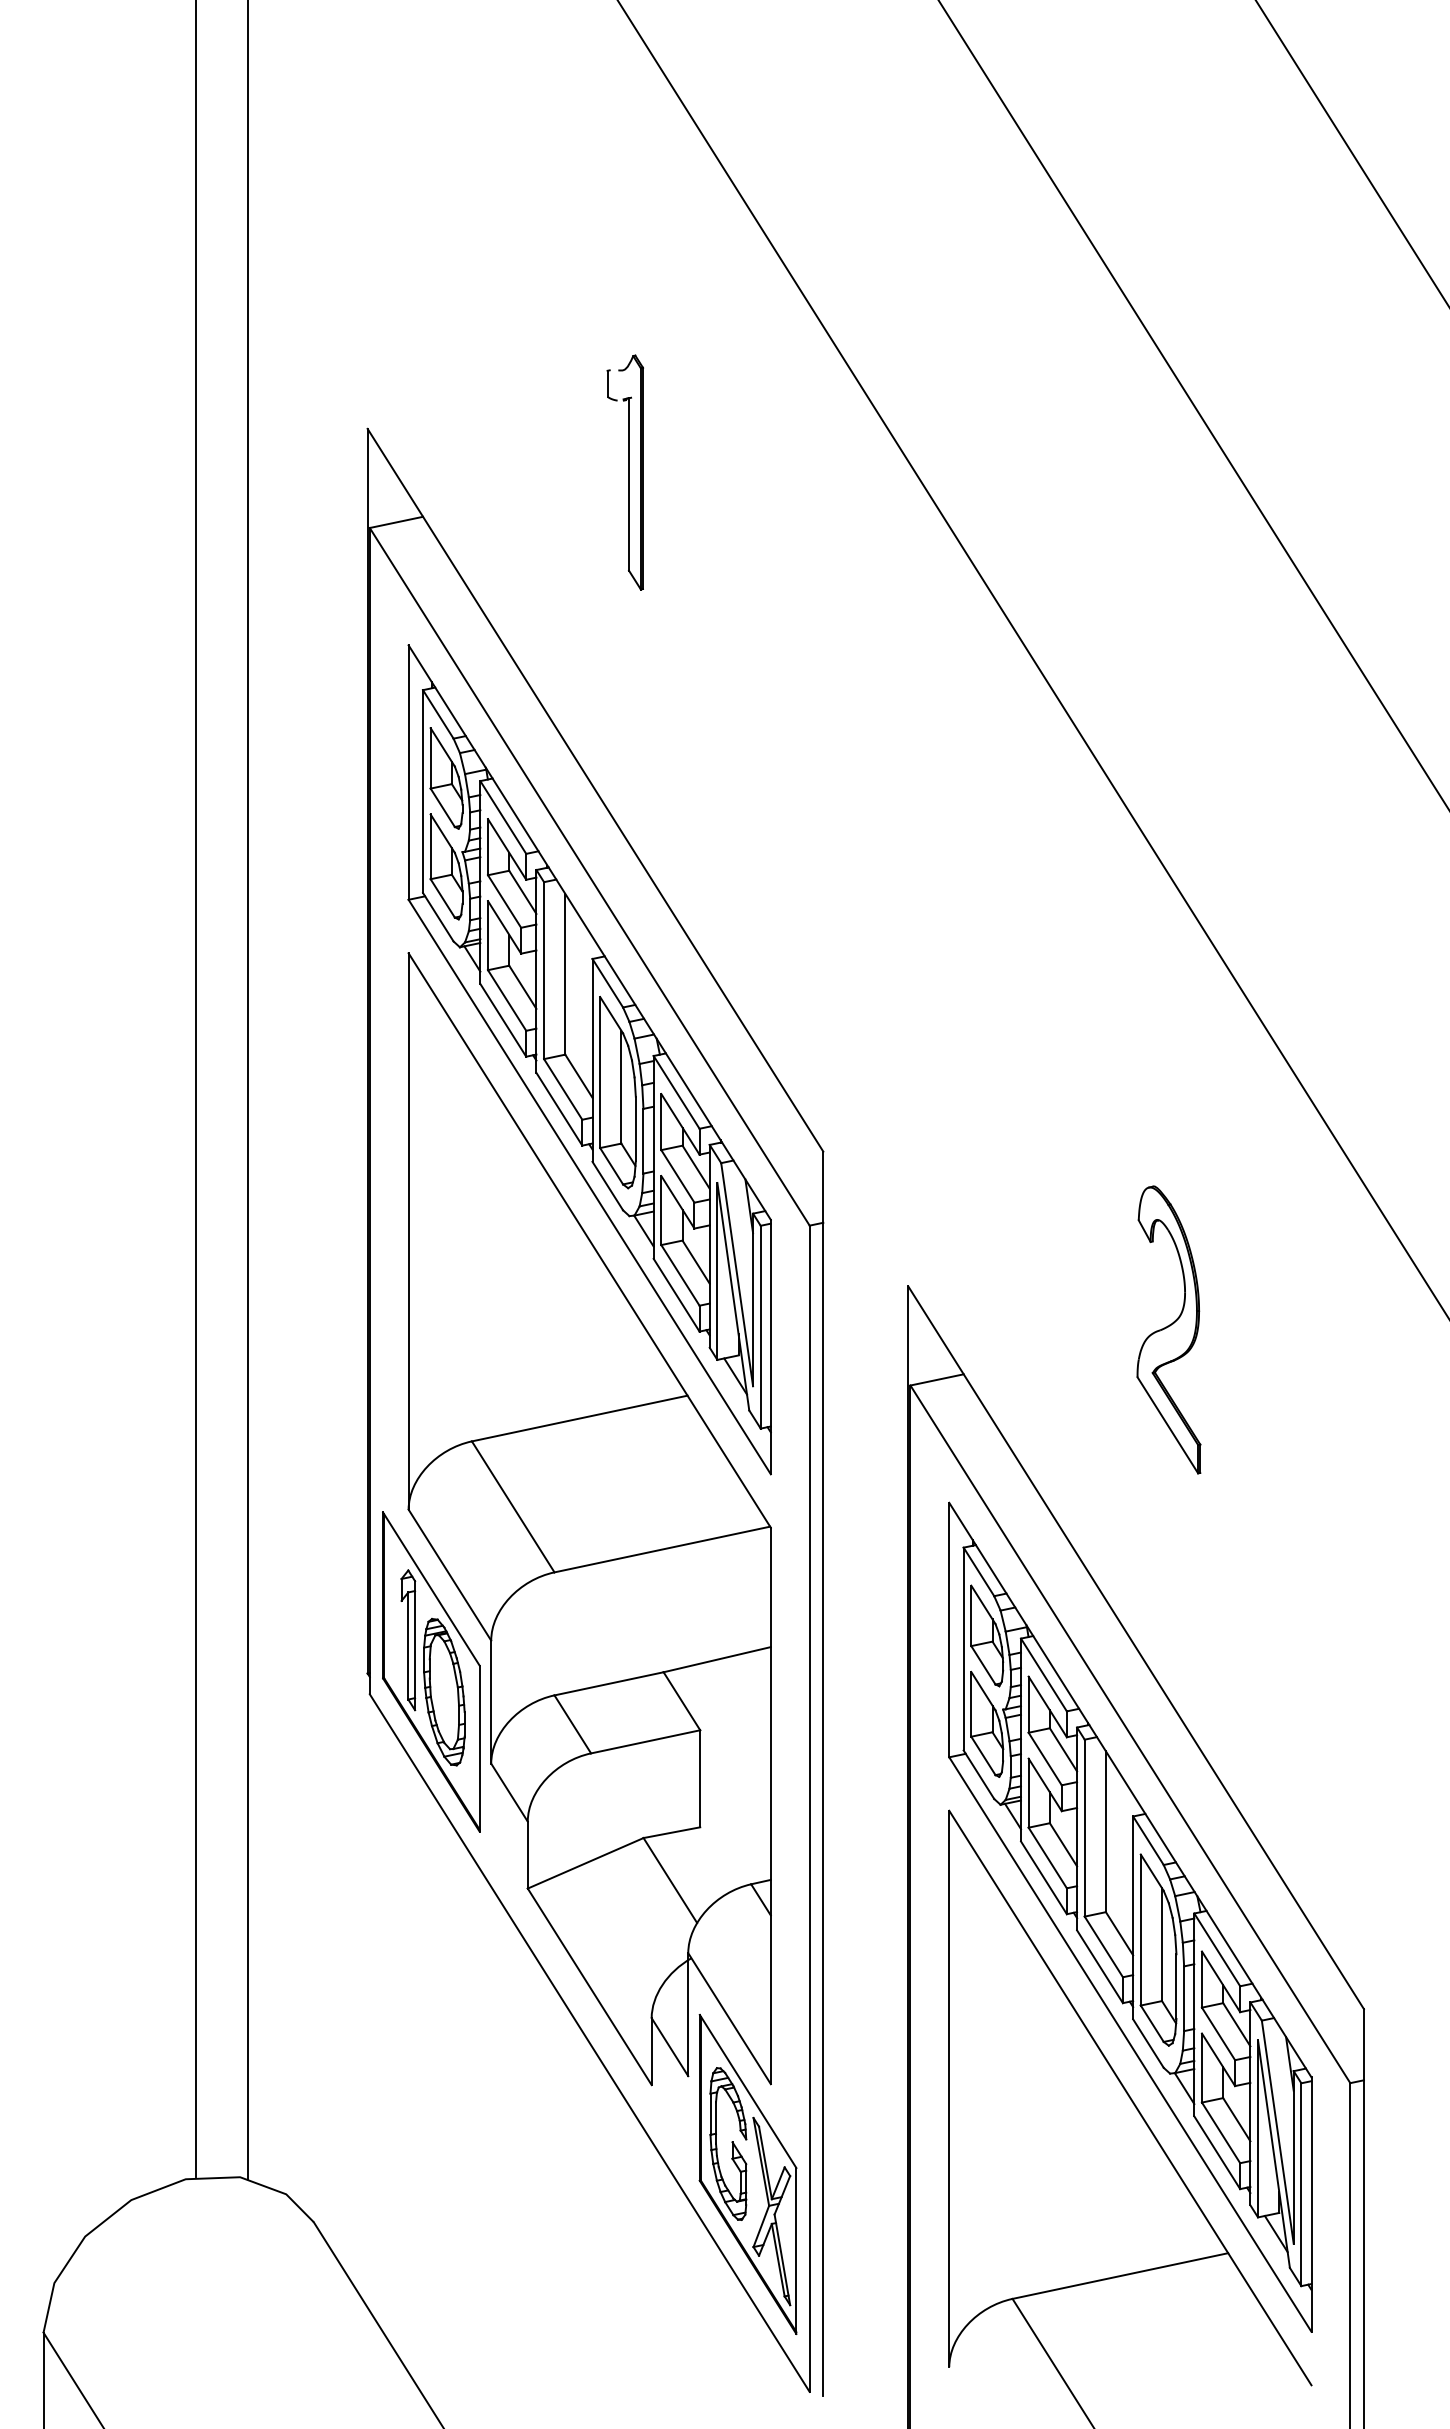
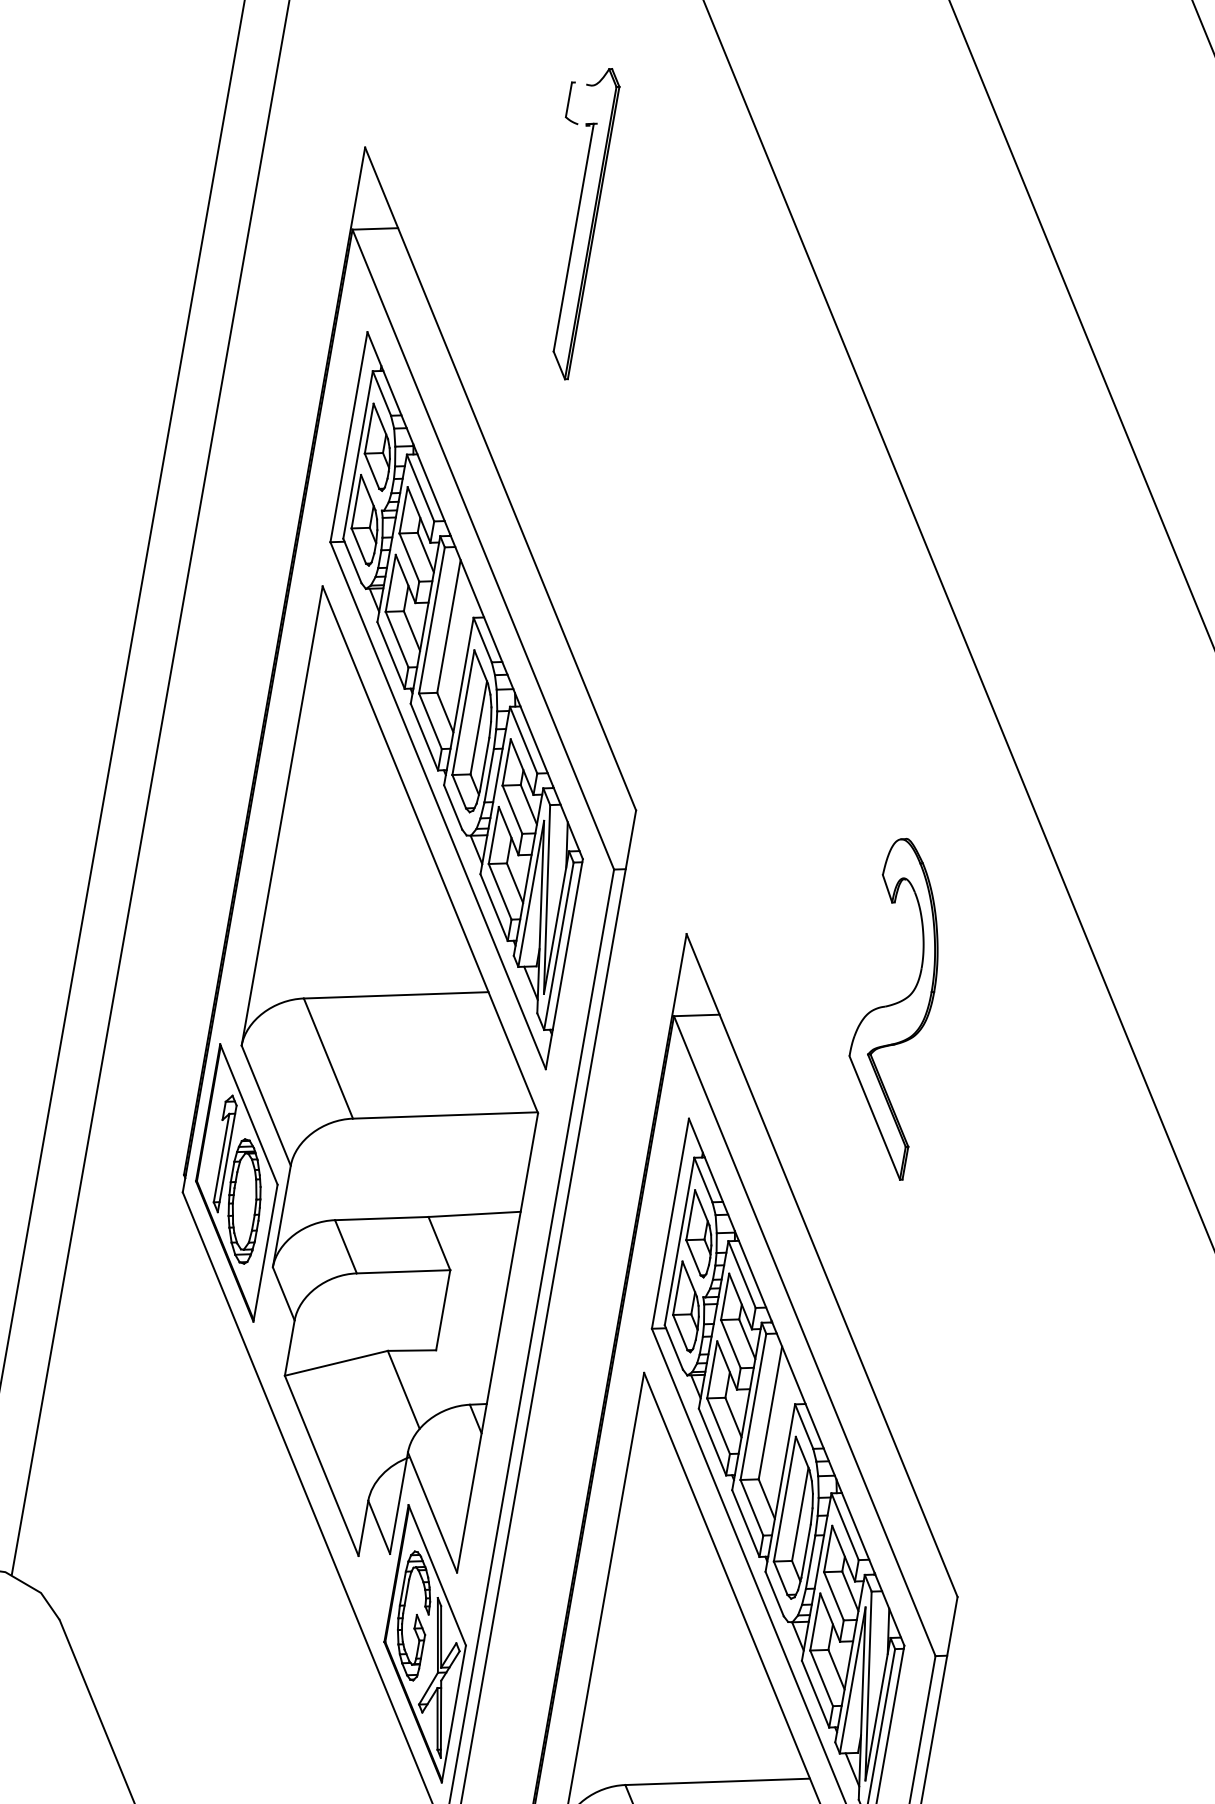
part: (624, 472) -> (570, 220), size x1.6
part: (1168, 1329) -> (895, 1007), size x1.4

